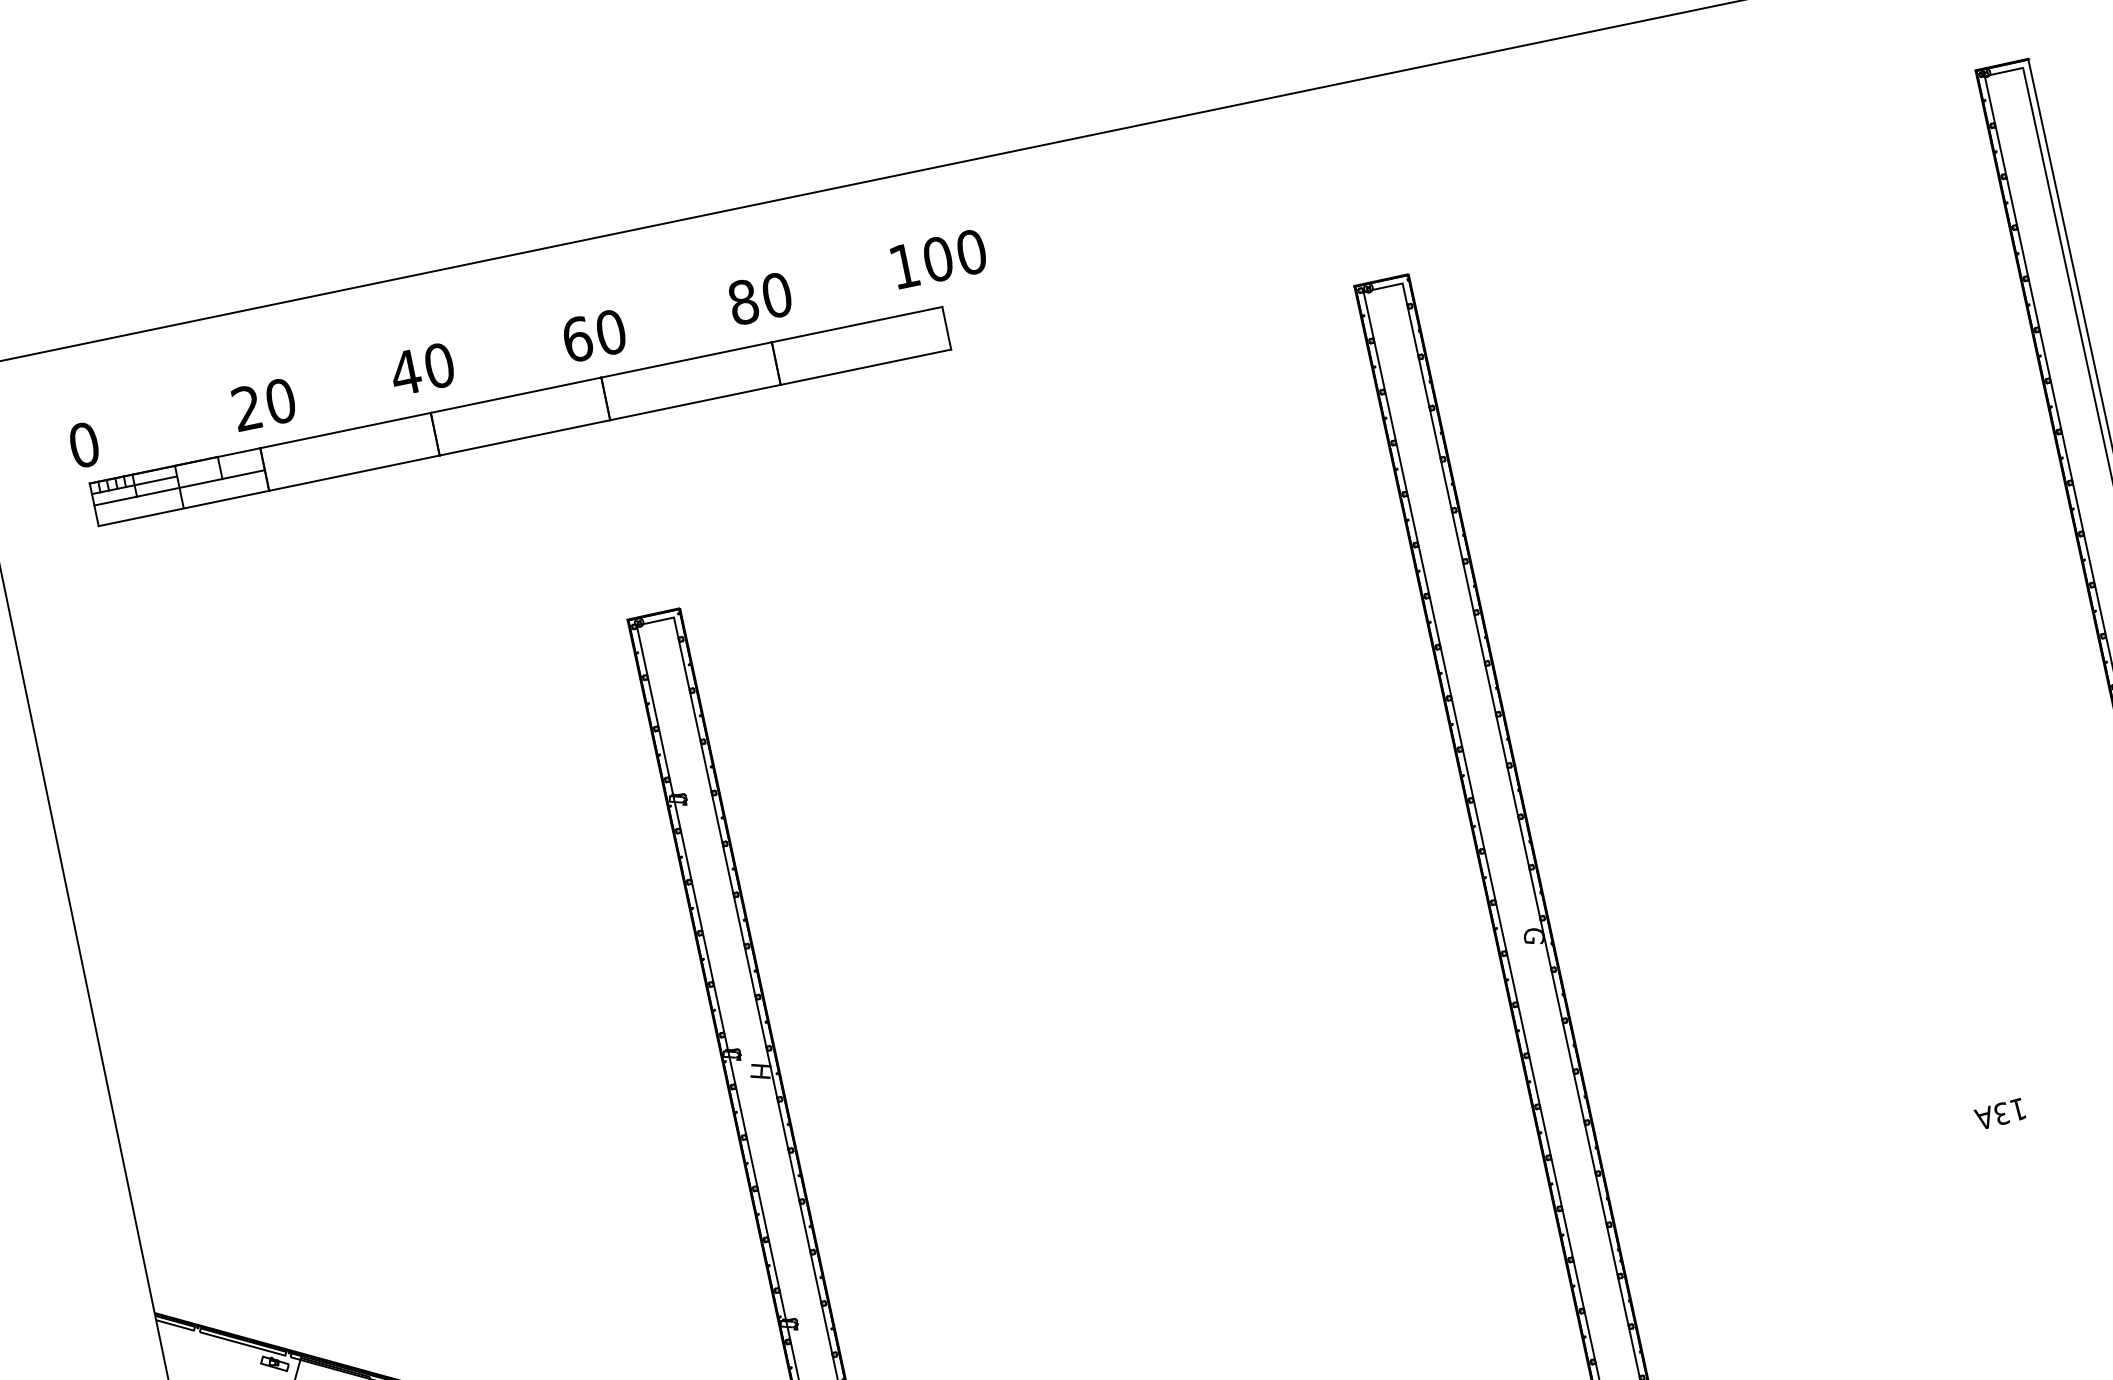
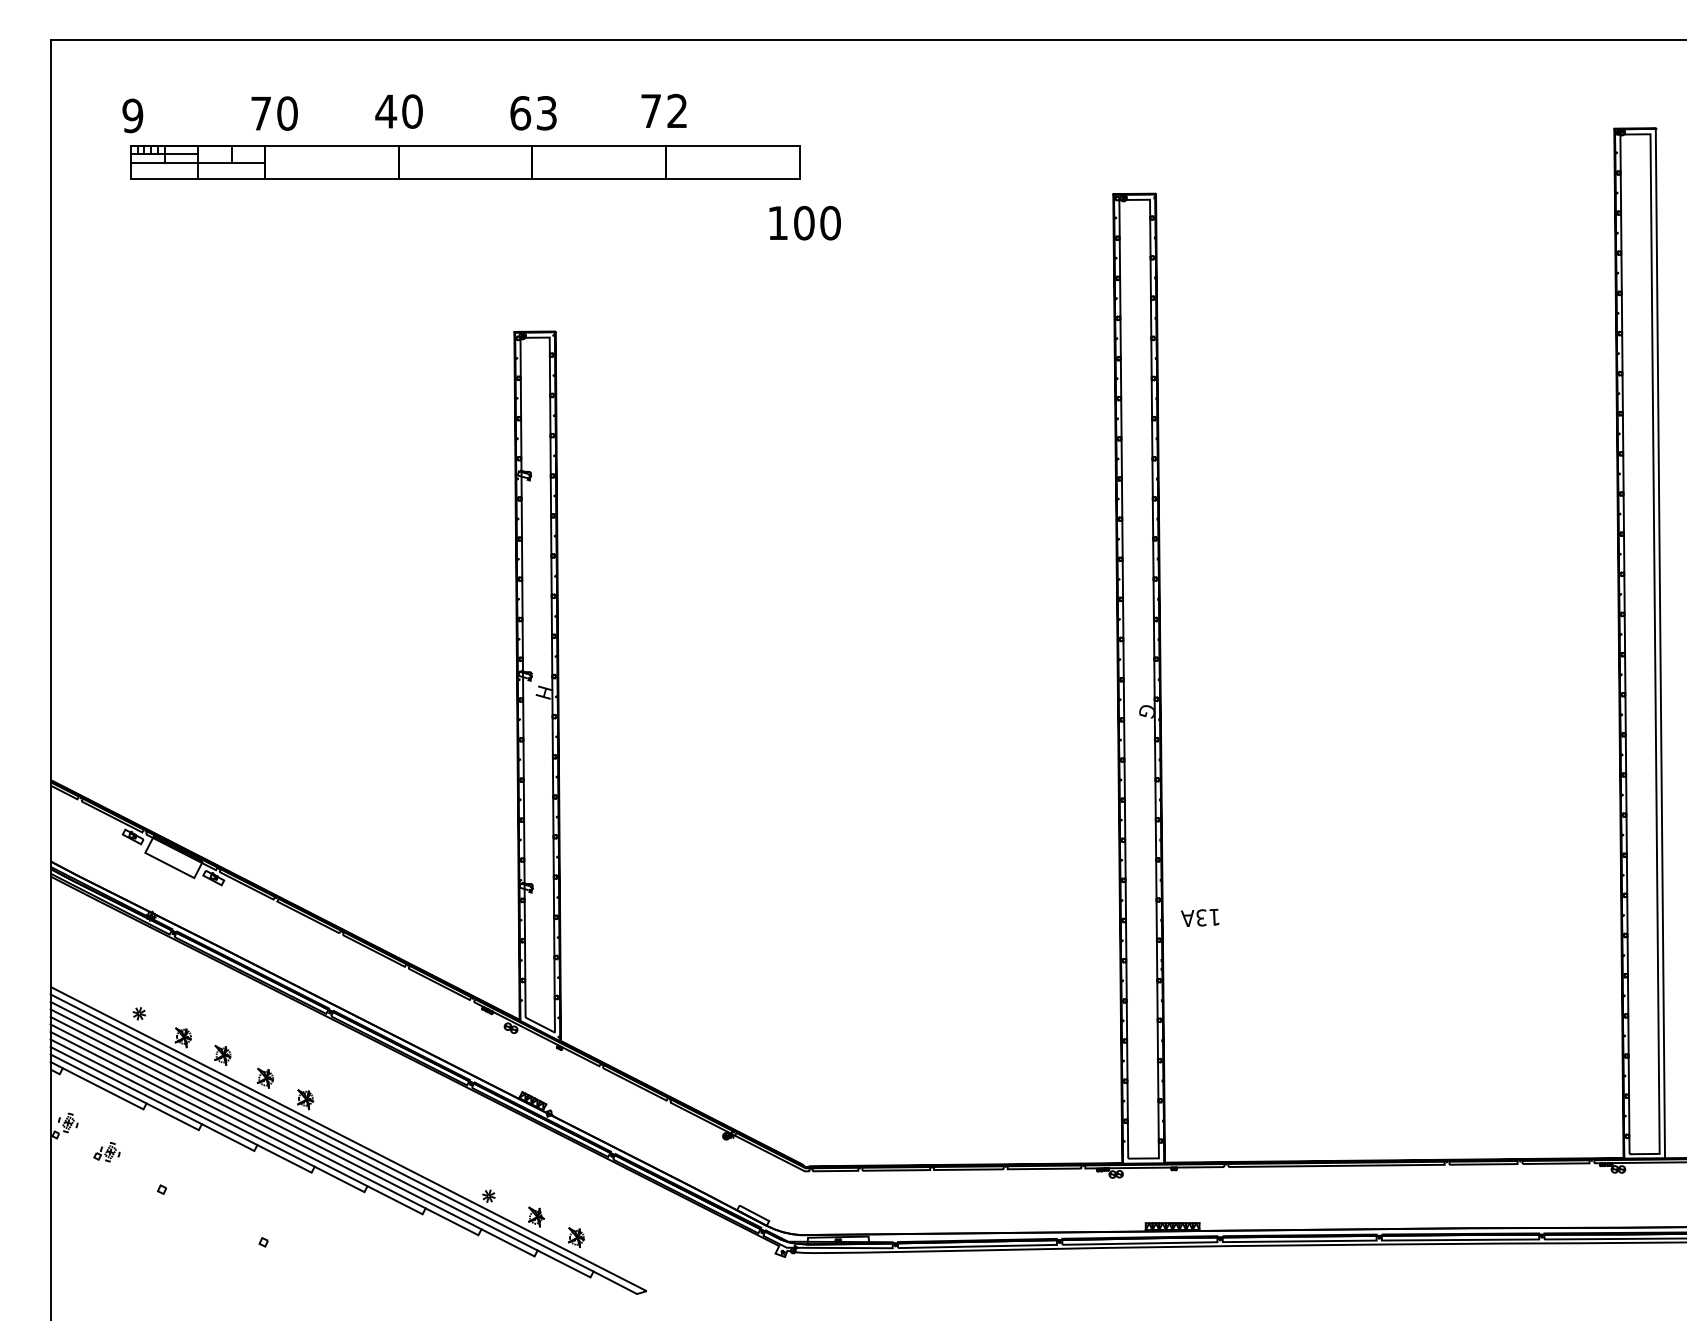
text: (938, 258) -> (804, 222), moved
text: (760, 297) -> (664, 110), 80 -> 72
text: (610, 332) -> (546, 113), 60 -> 63
text: (246, 408) -> (260, 113), 20 -> 70
text: (83, 444) -> (132, 115), 0 -> 9
text: (2000, 1113) -> (1200, 917), moved

